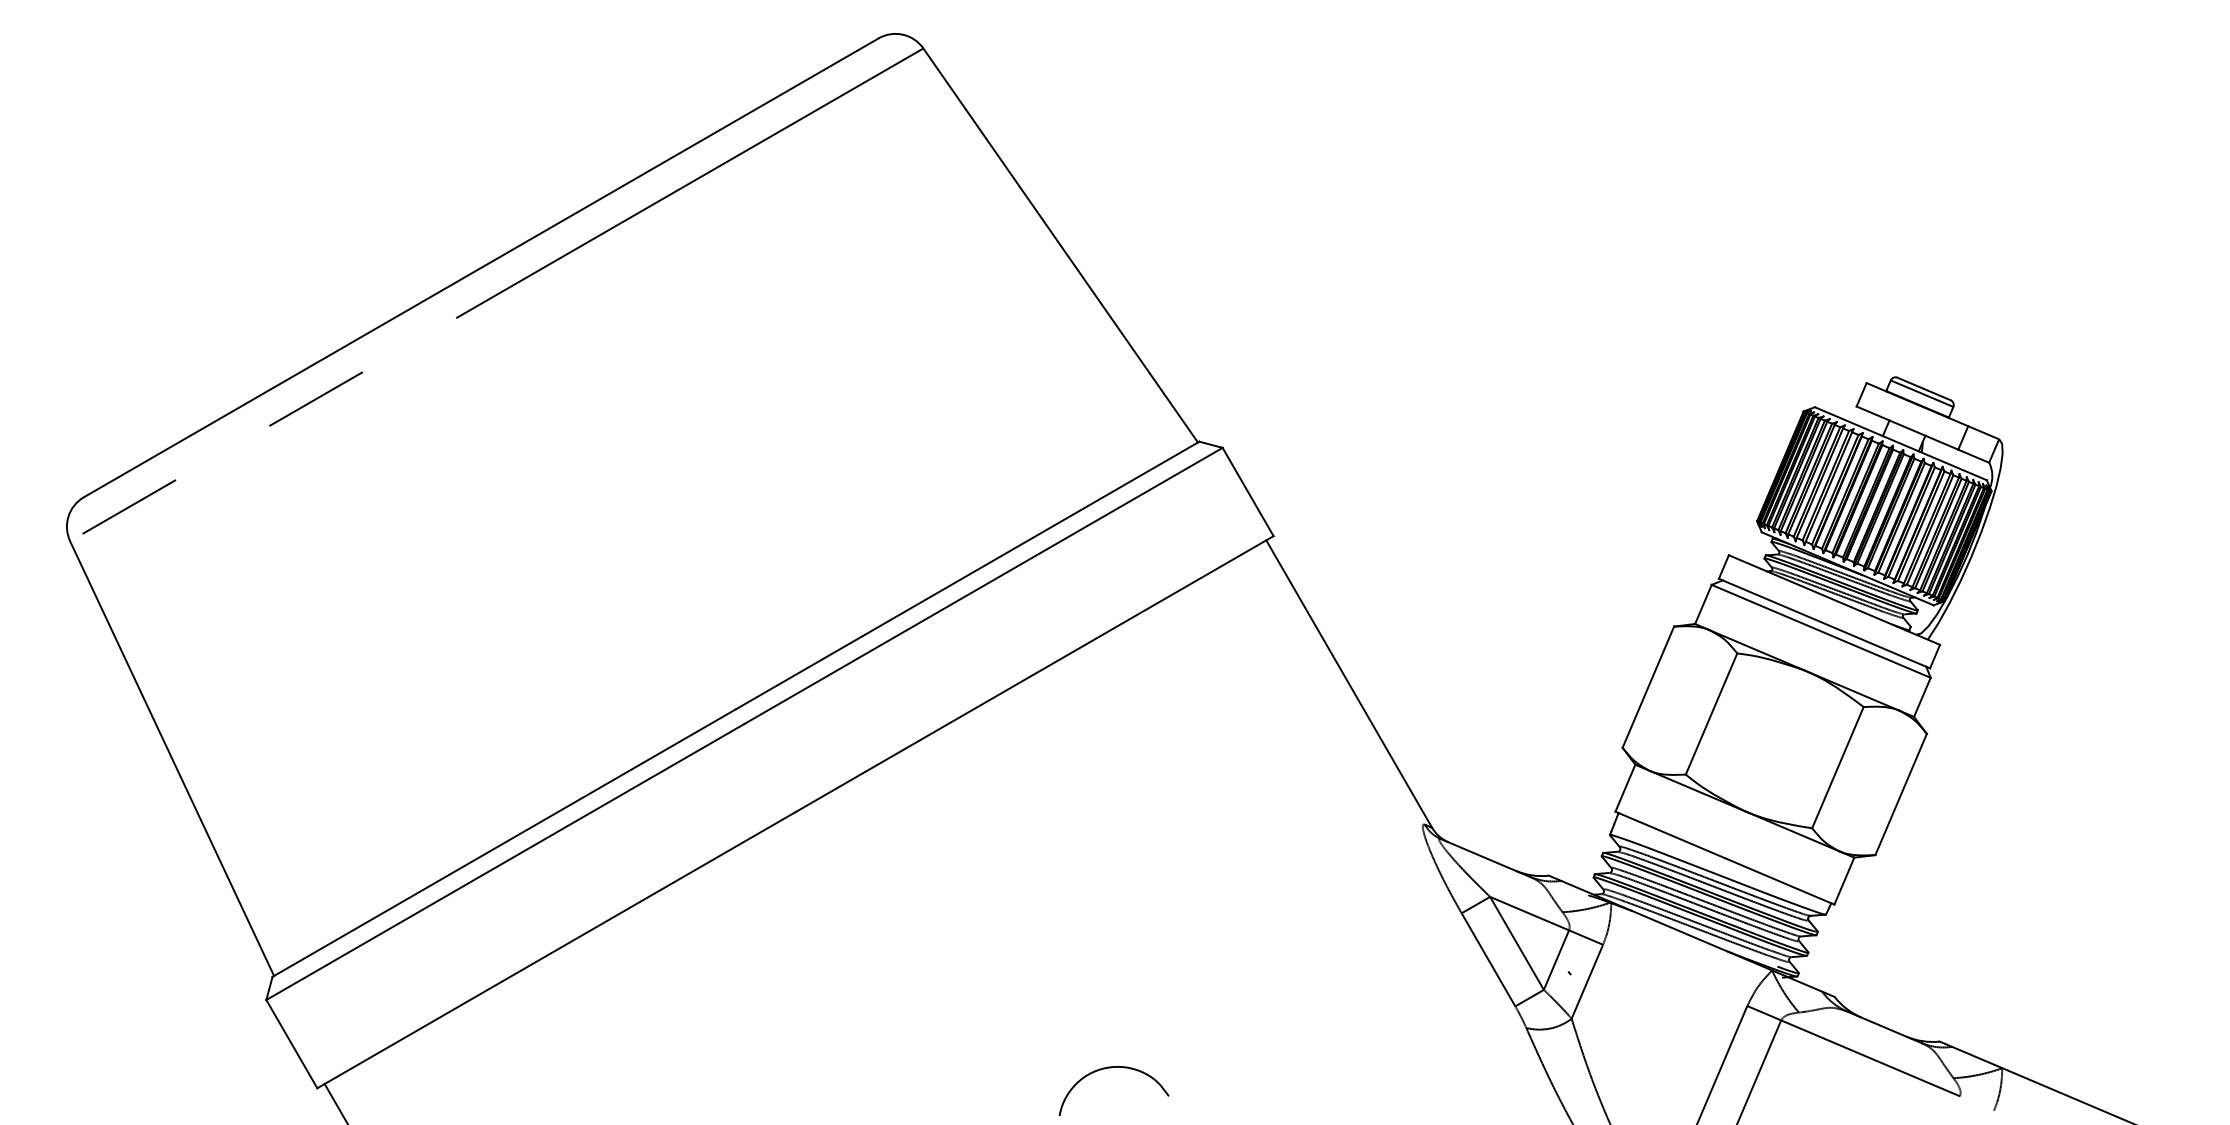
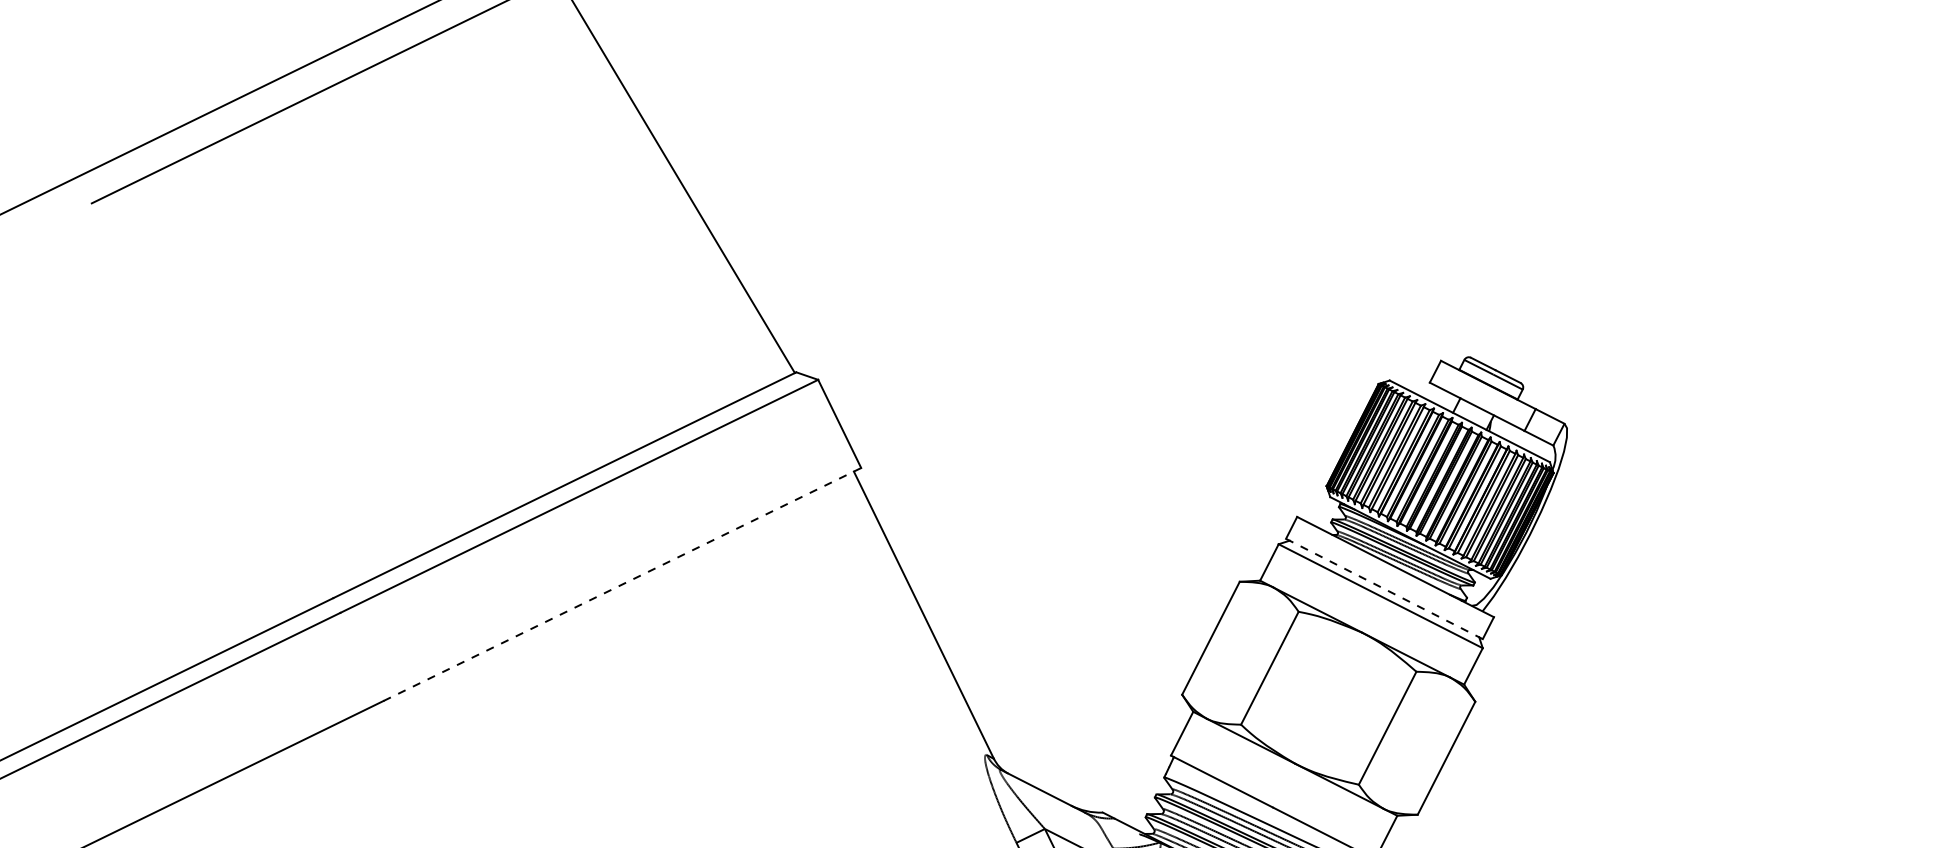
line: (1824, 623) -> (1384, 588), solid -> dashed
line: (1034, 673) -> (622, 583), solid -> dashed

